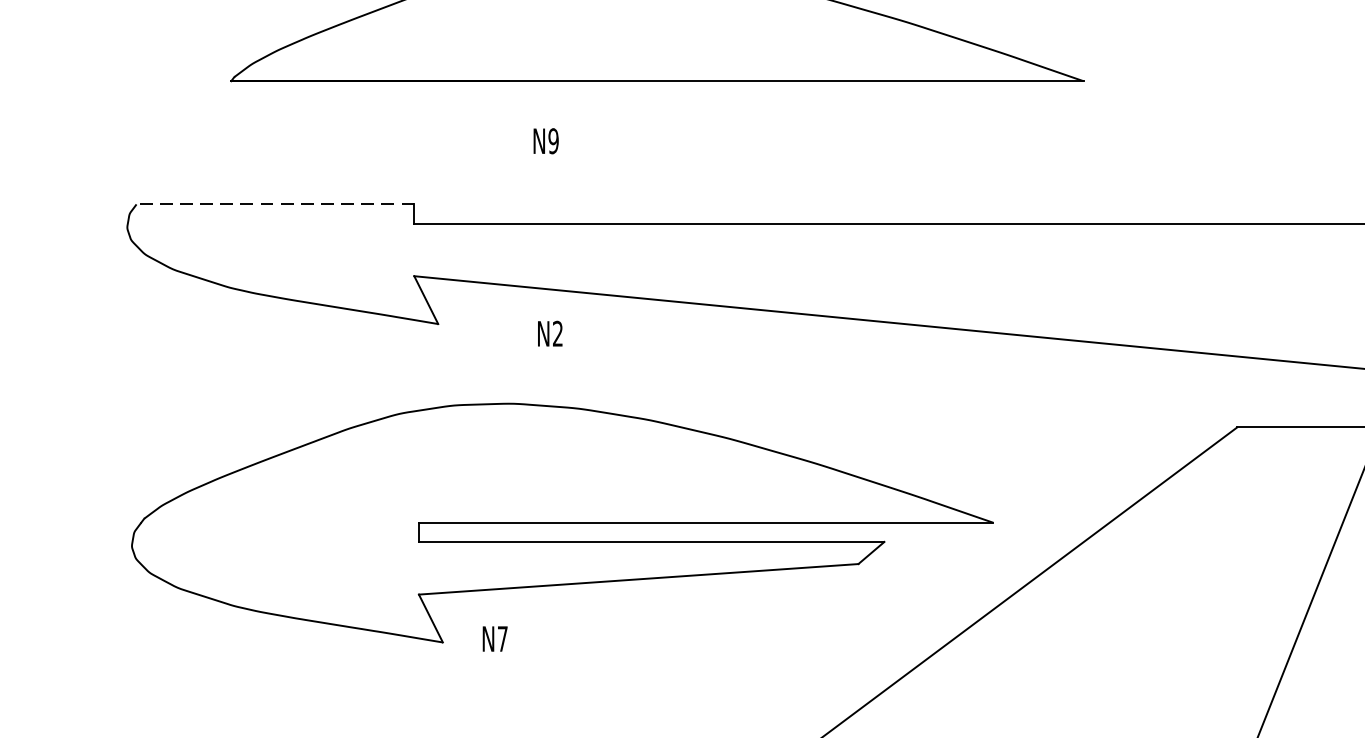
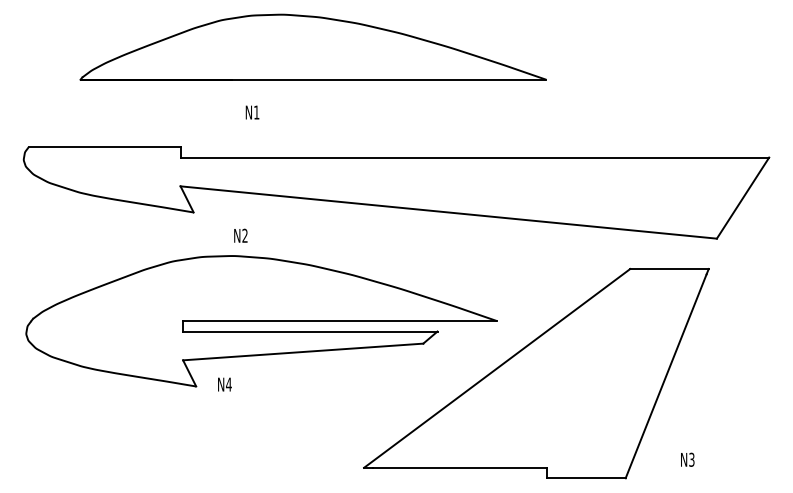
text: (553, 141) -> (256, 112), N9 -> N1
line: (275, 205) -> (104, 147), dashed -> solid
text: (549, 333) -> (240, 235), moved
text: (501, 638) -> (228, 384), N7 -> N4

